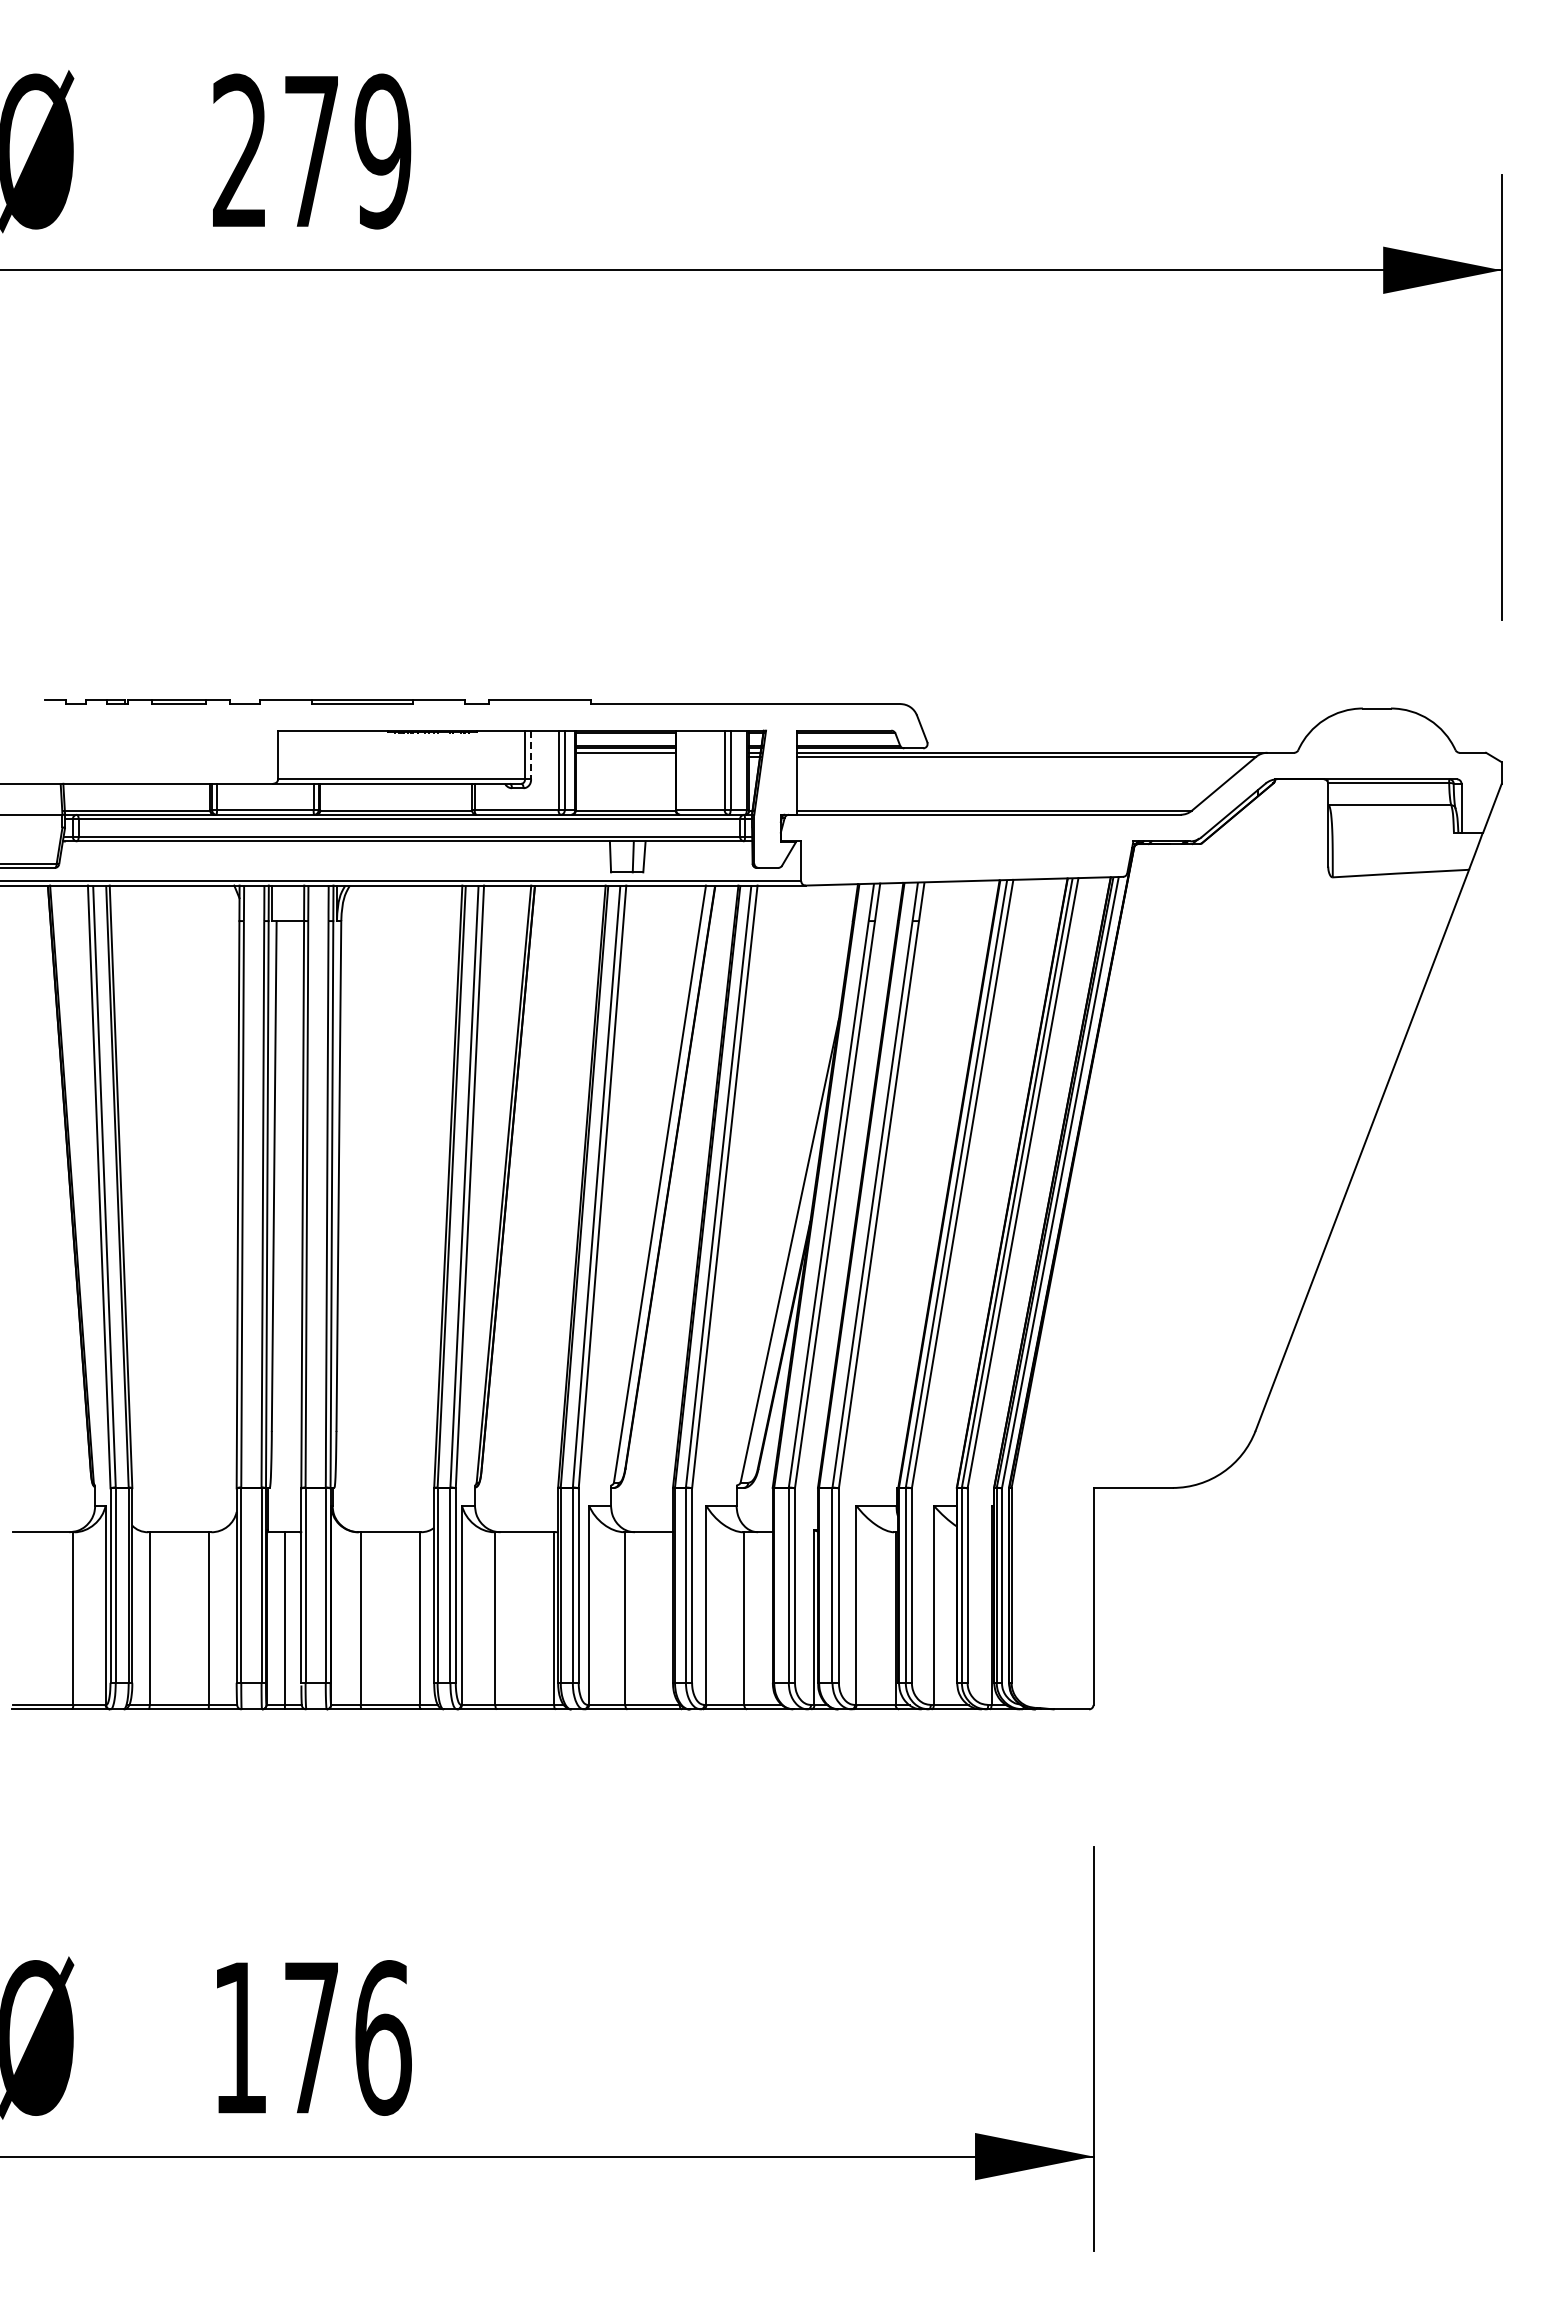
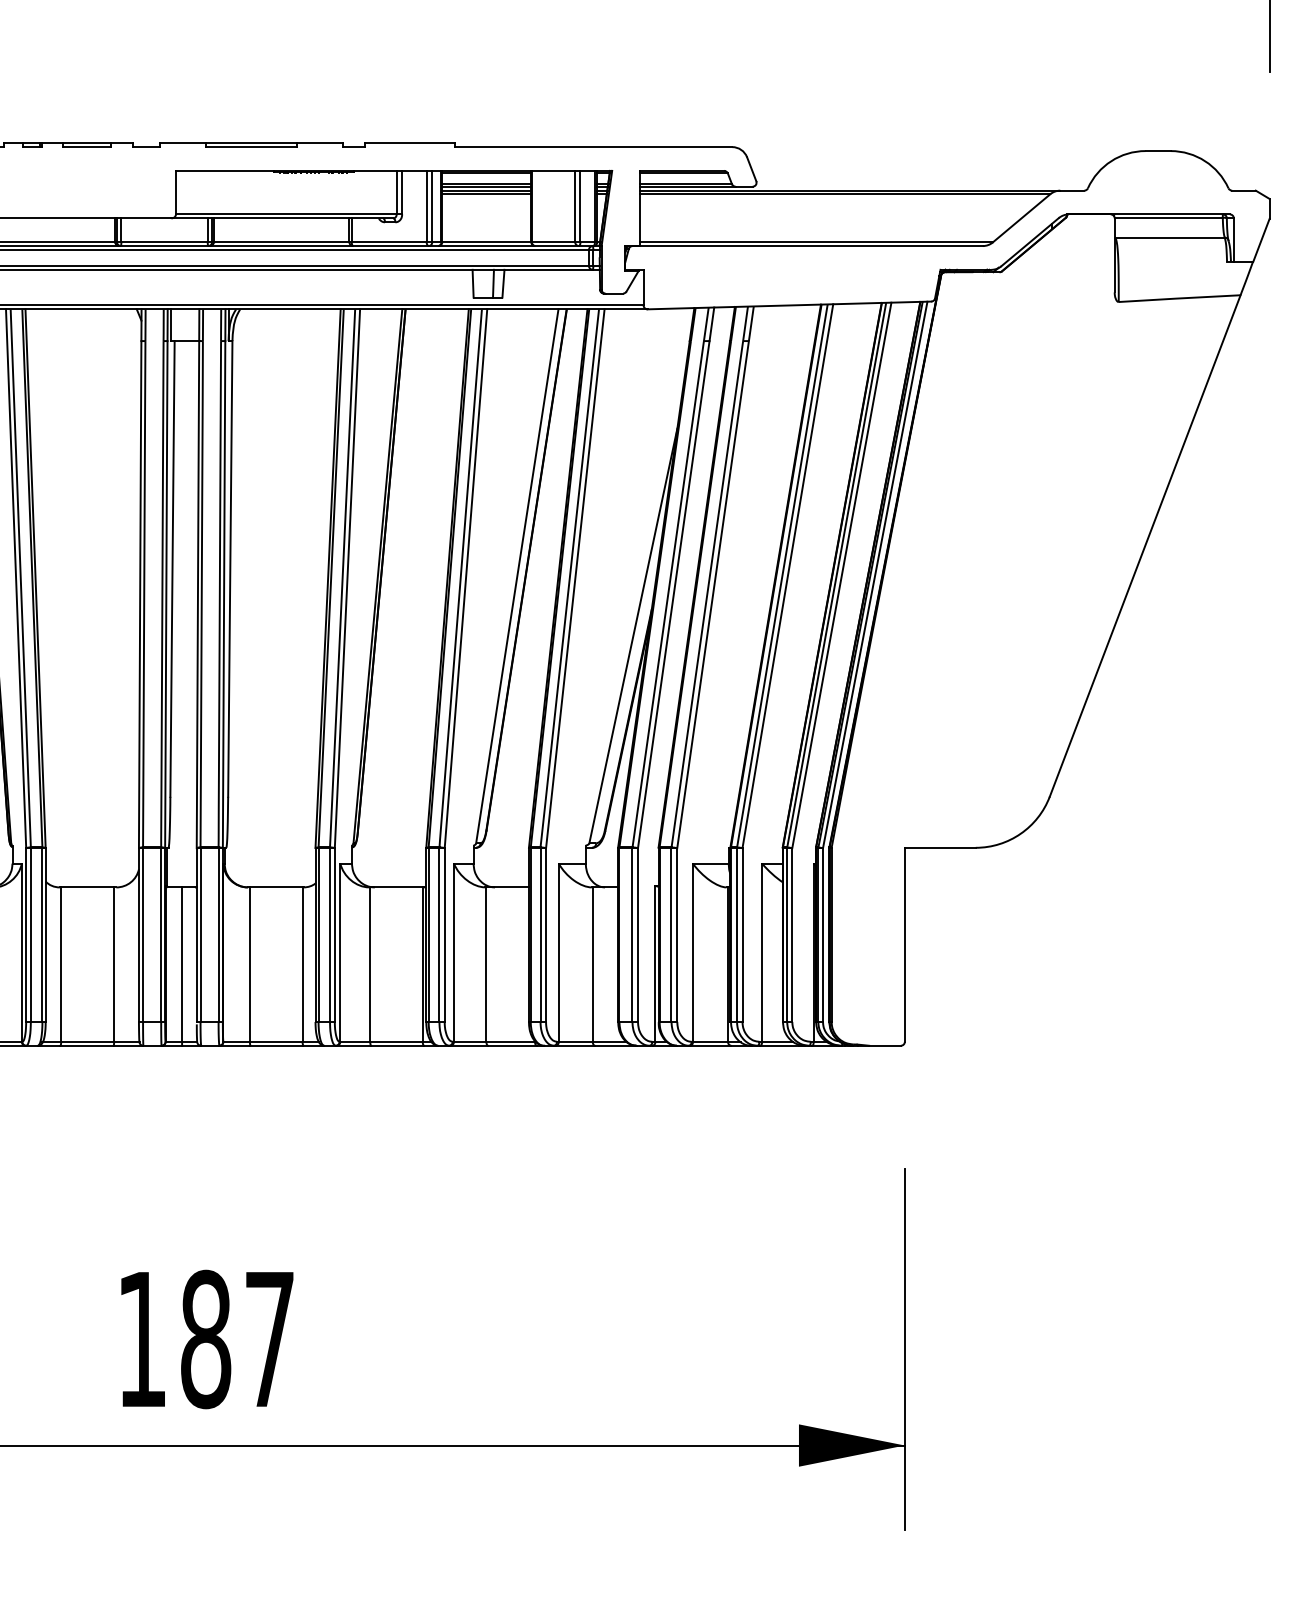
line: (531, 755) -> (402, 193), dashed -> solid
line: (625, 756) -> (486, 193), added
text: (347, 2037) -> (238, 1339), 176 -> 187

